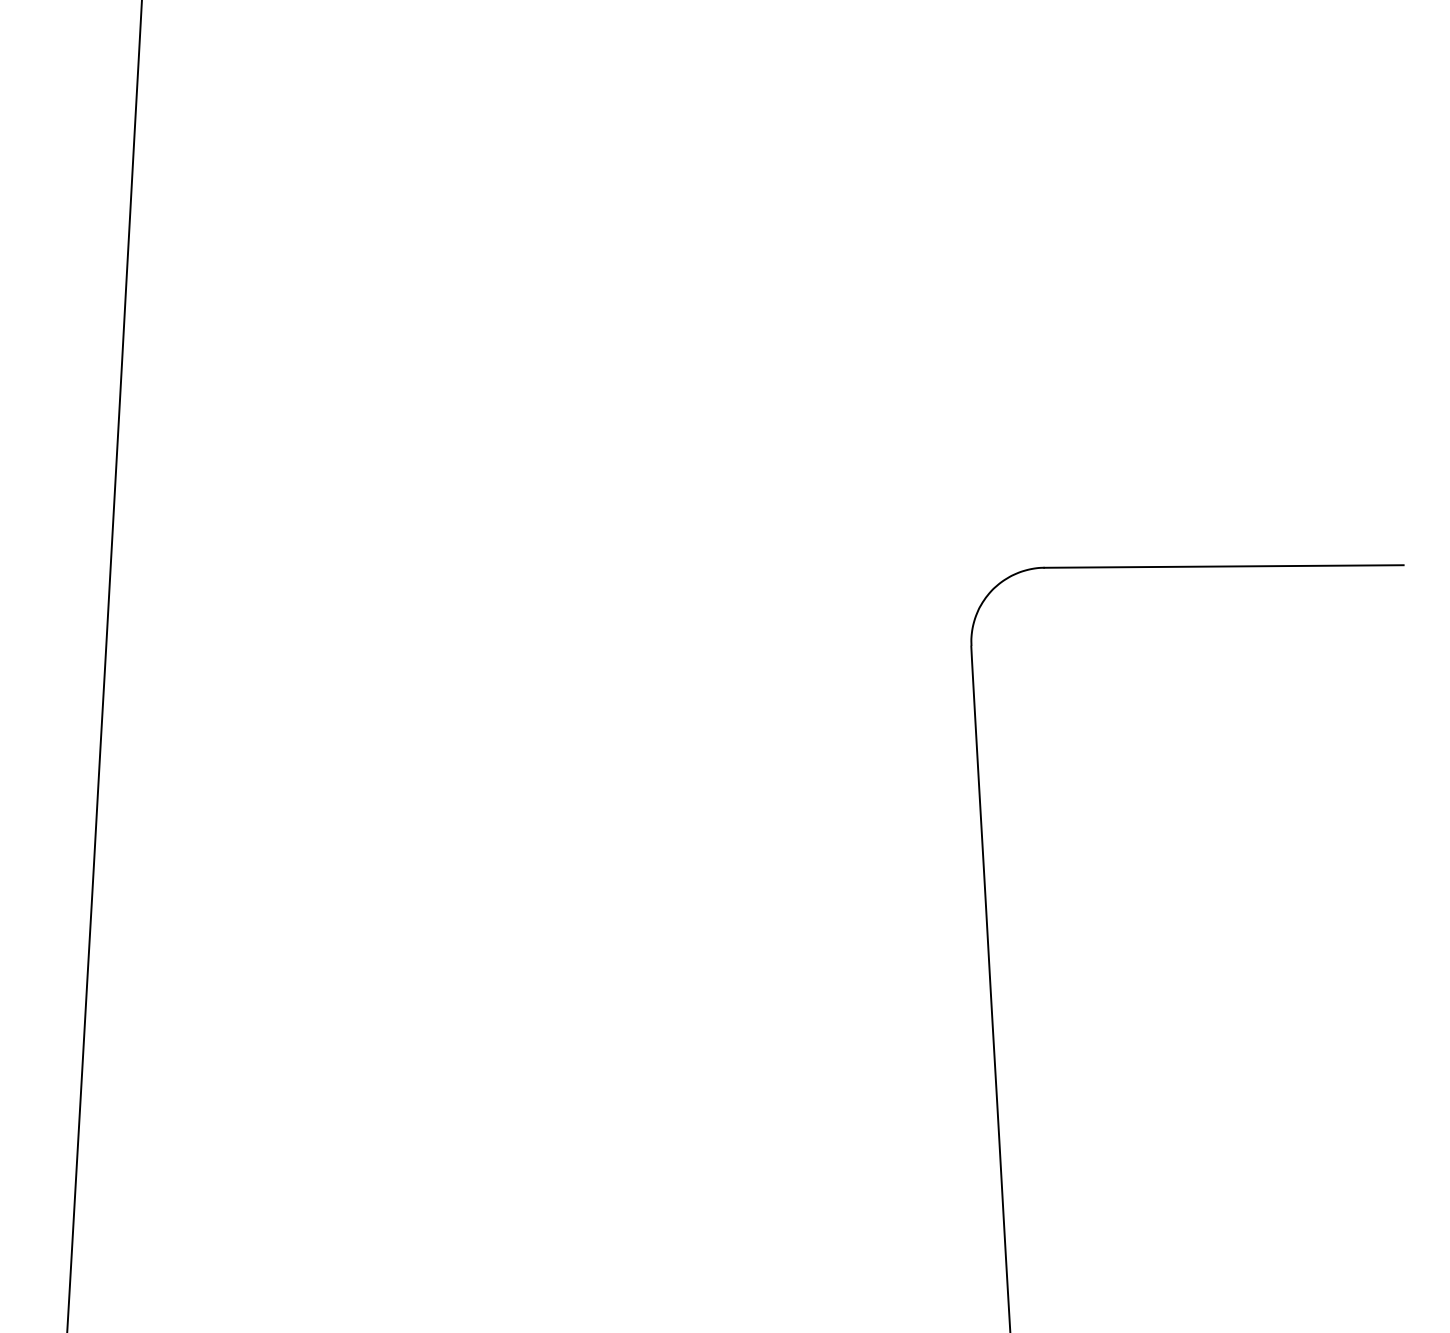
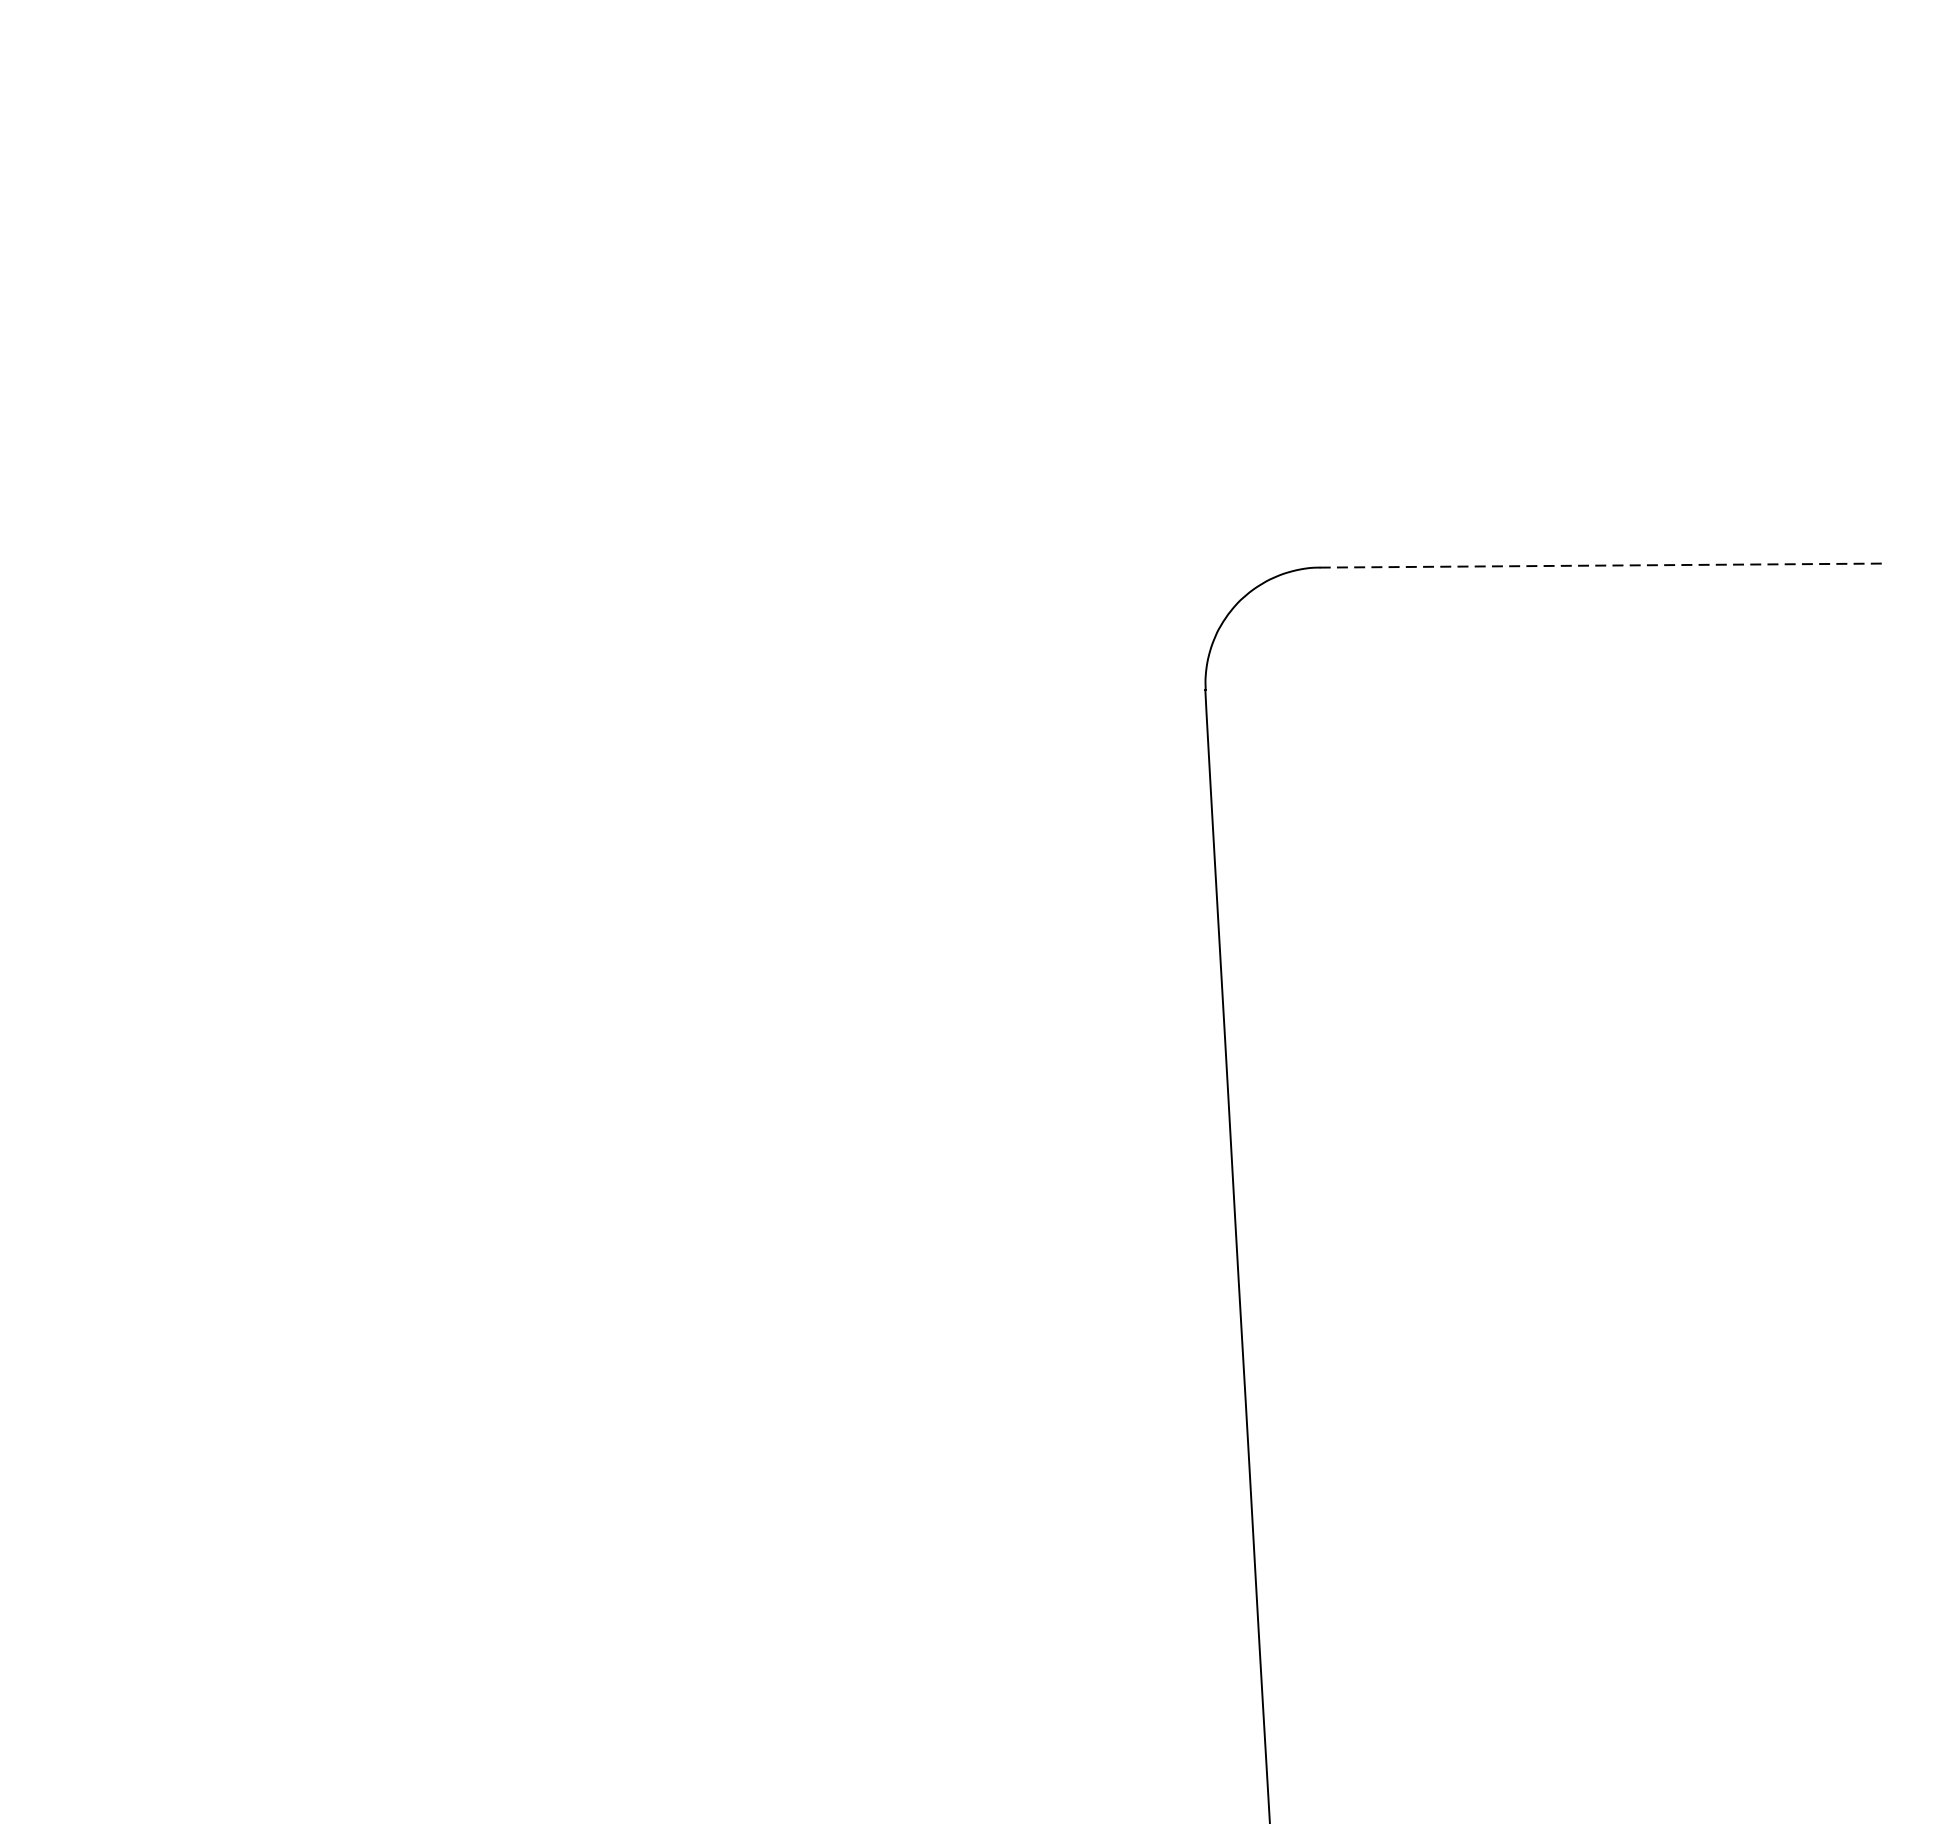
line: (1223, 566) -> (1600, 565), solid -> dashed

